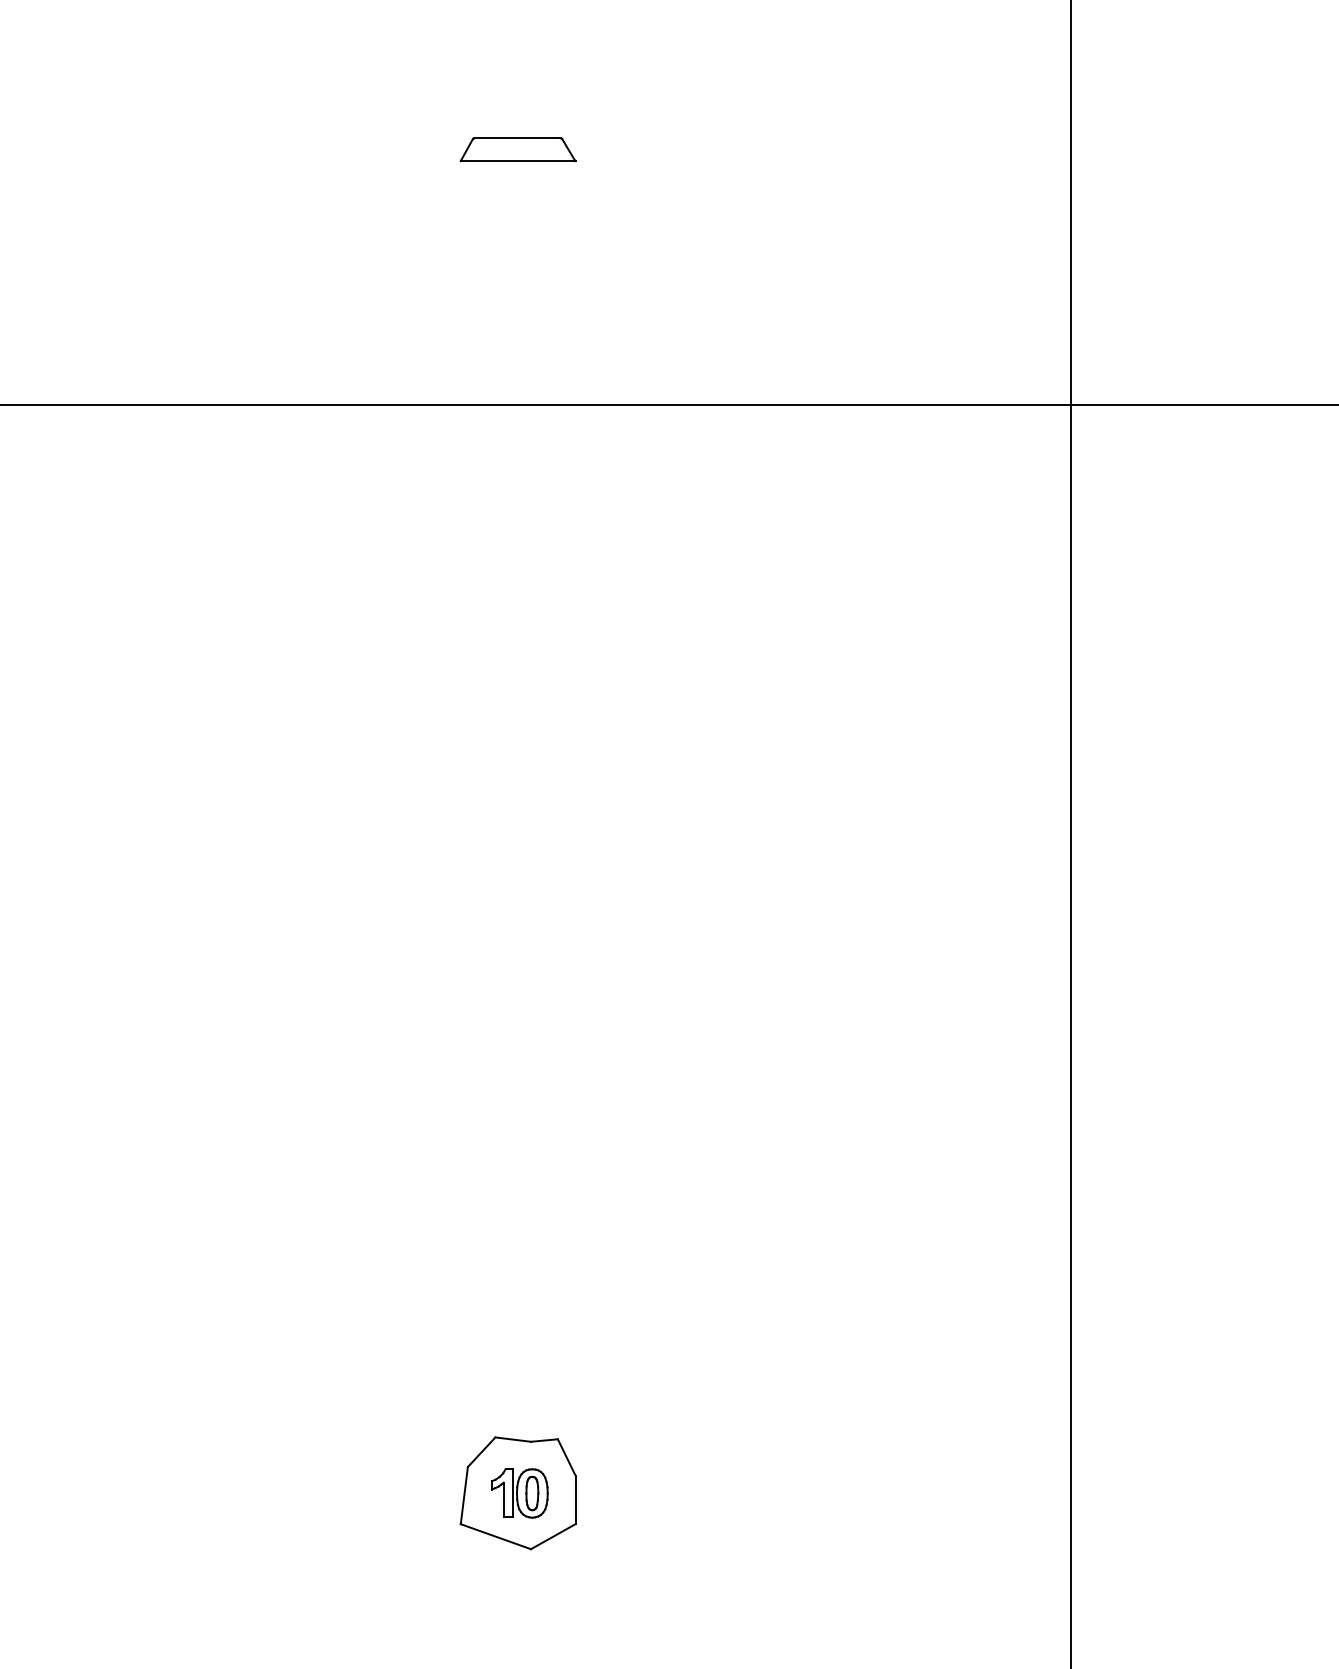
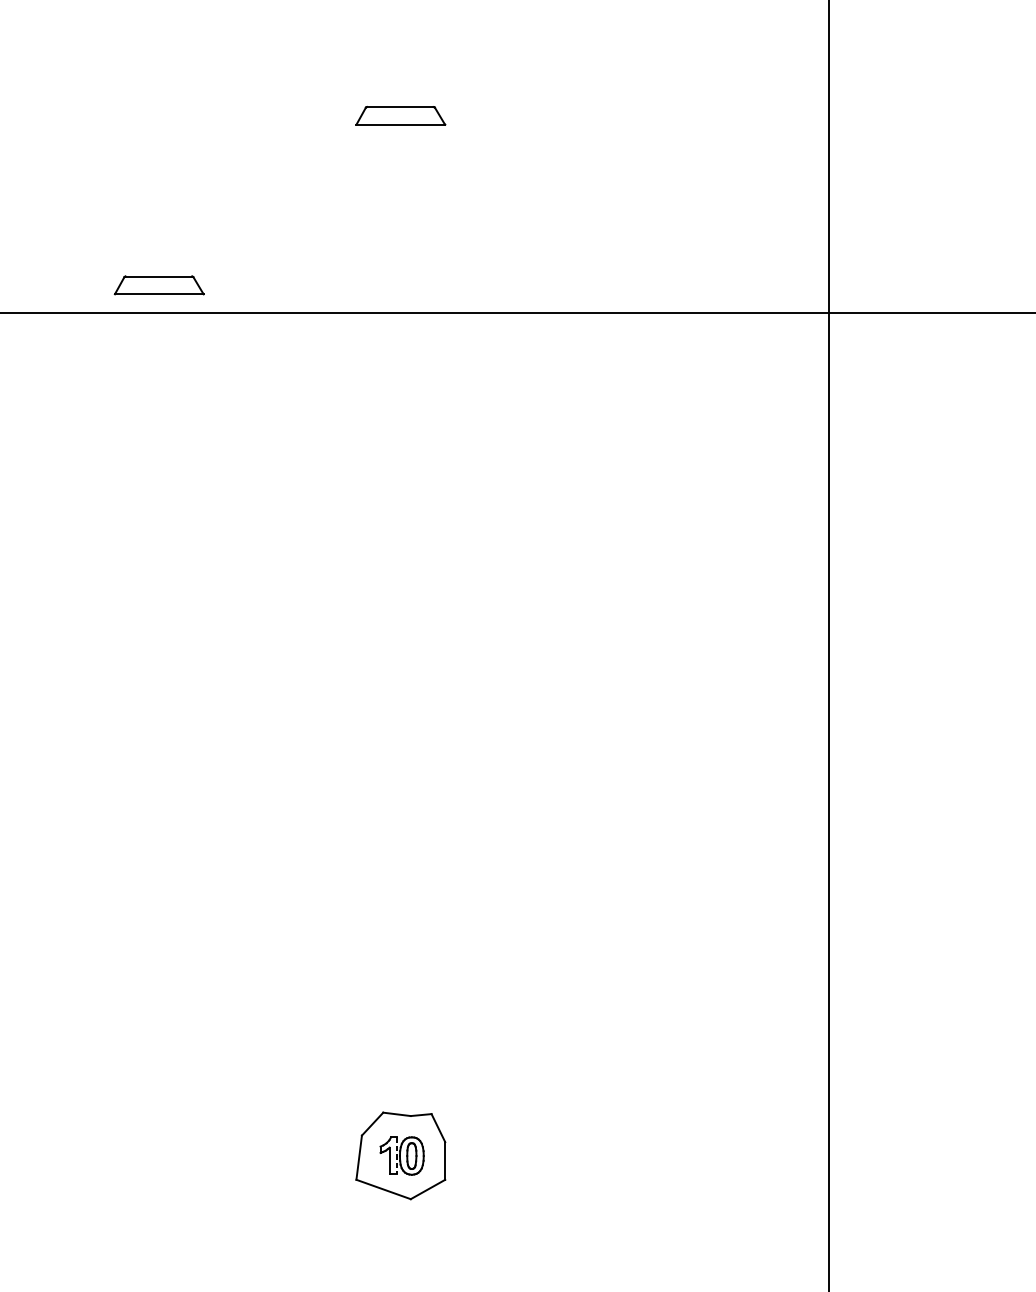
part: (205, 368) -> (158, 285), added
line: (512, 1493) -> (396, 1156), solid -> dashed

